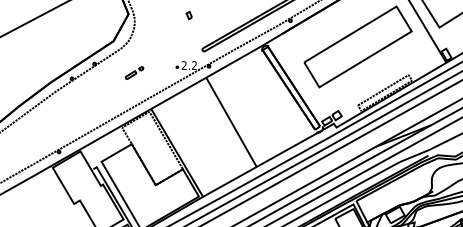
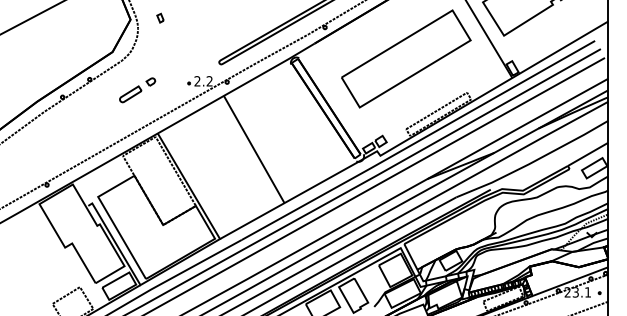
part: (189, 14) -> (160, 17), moved
part: (134, 73) -> (137, 90), size x1.67

